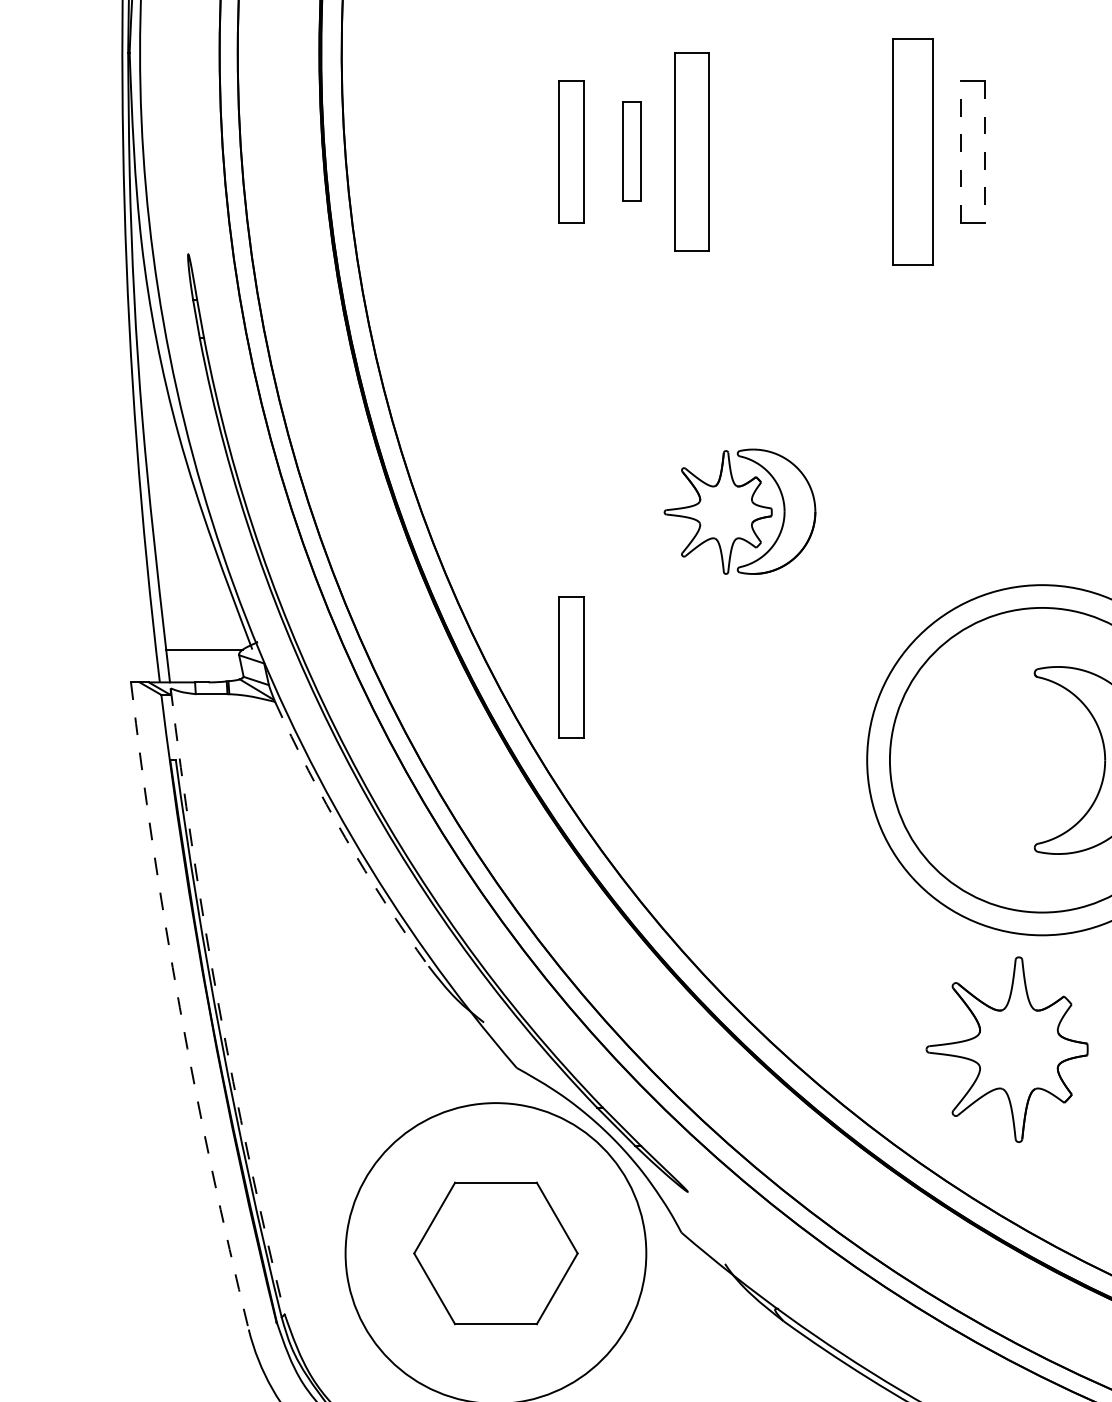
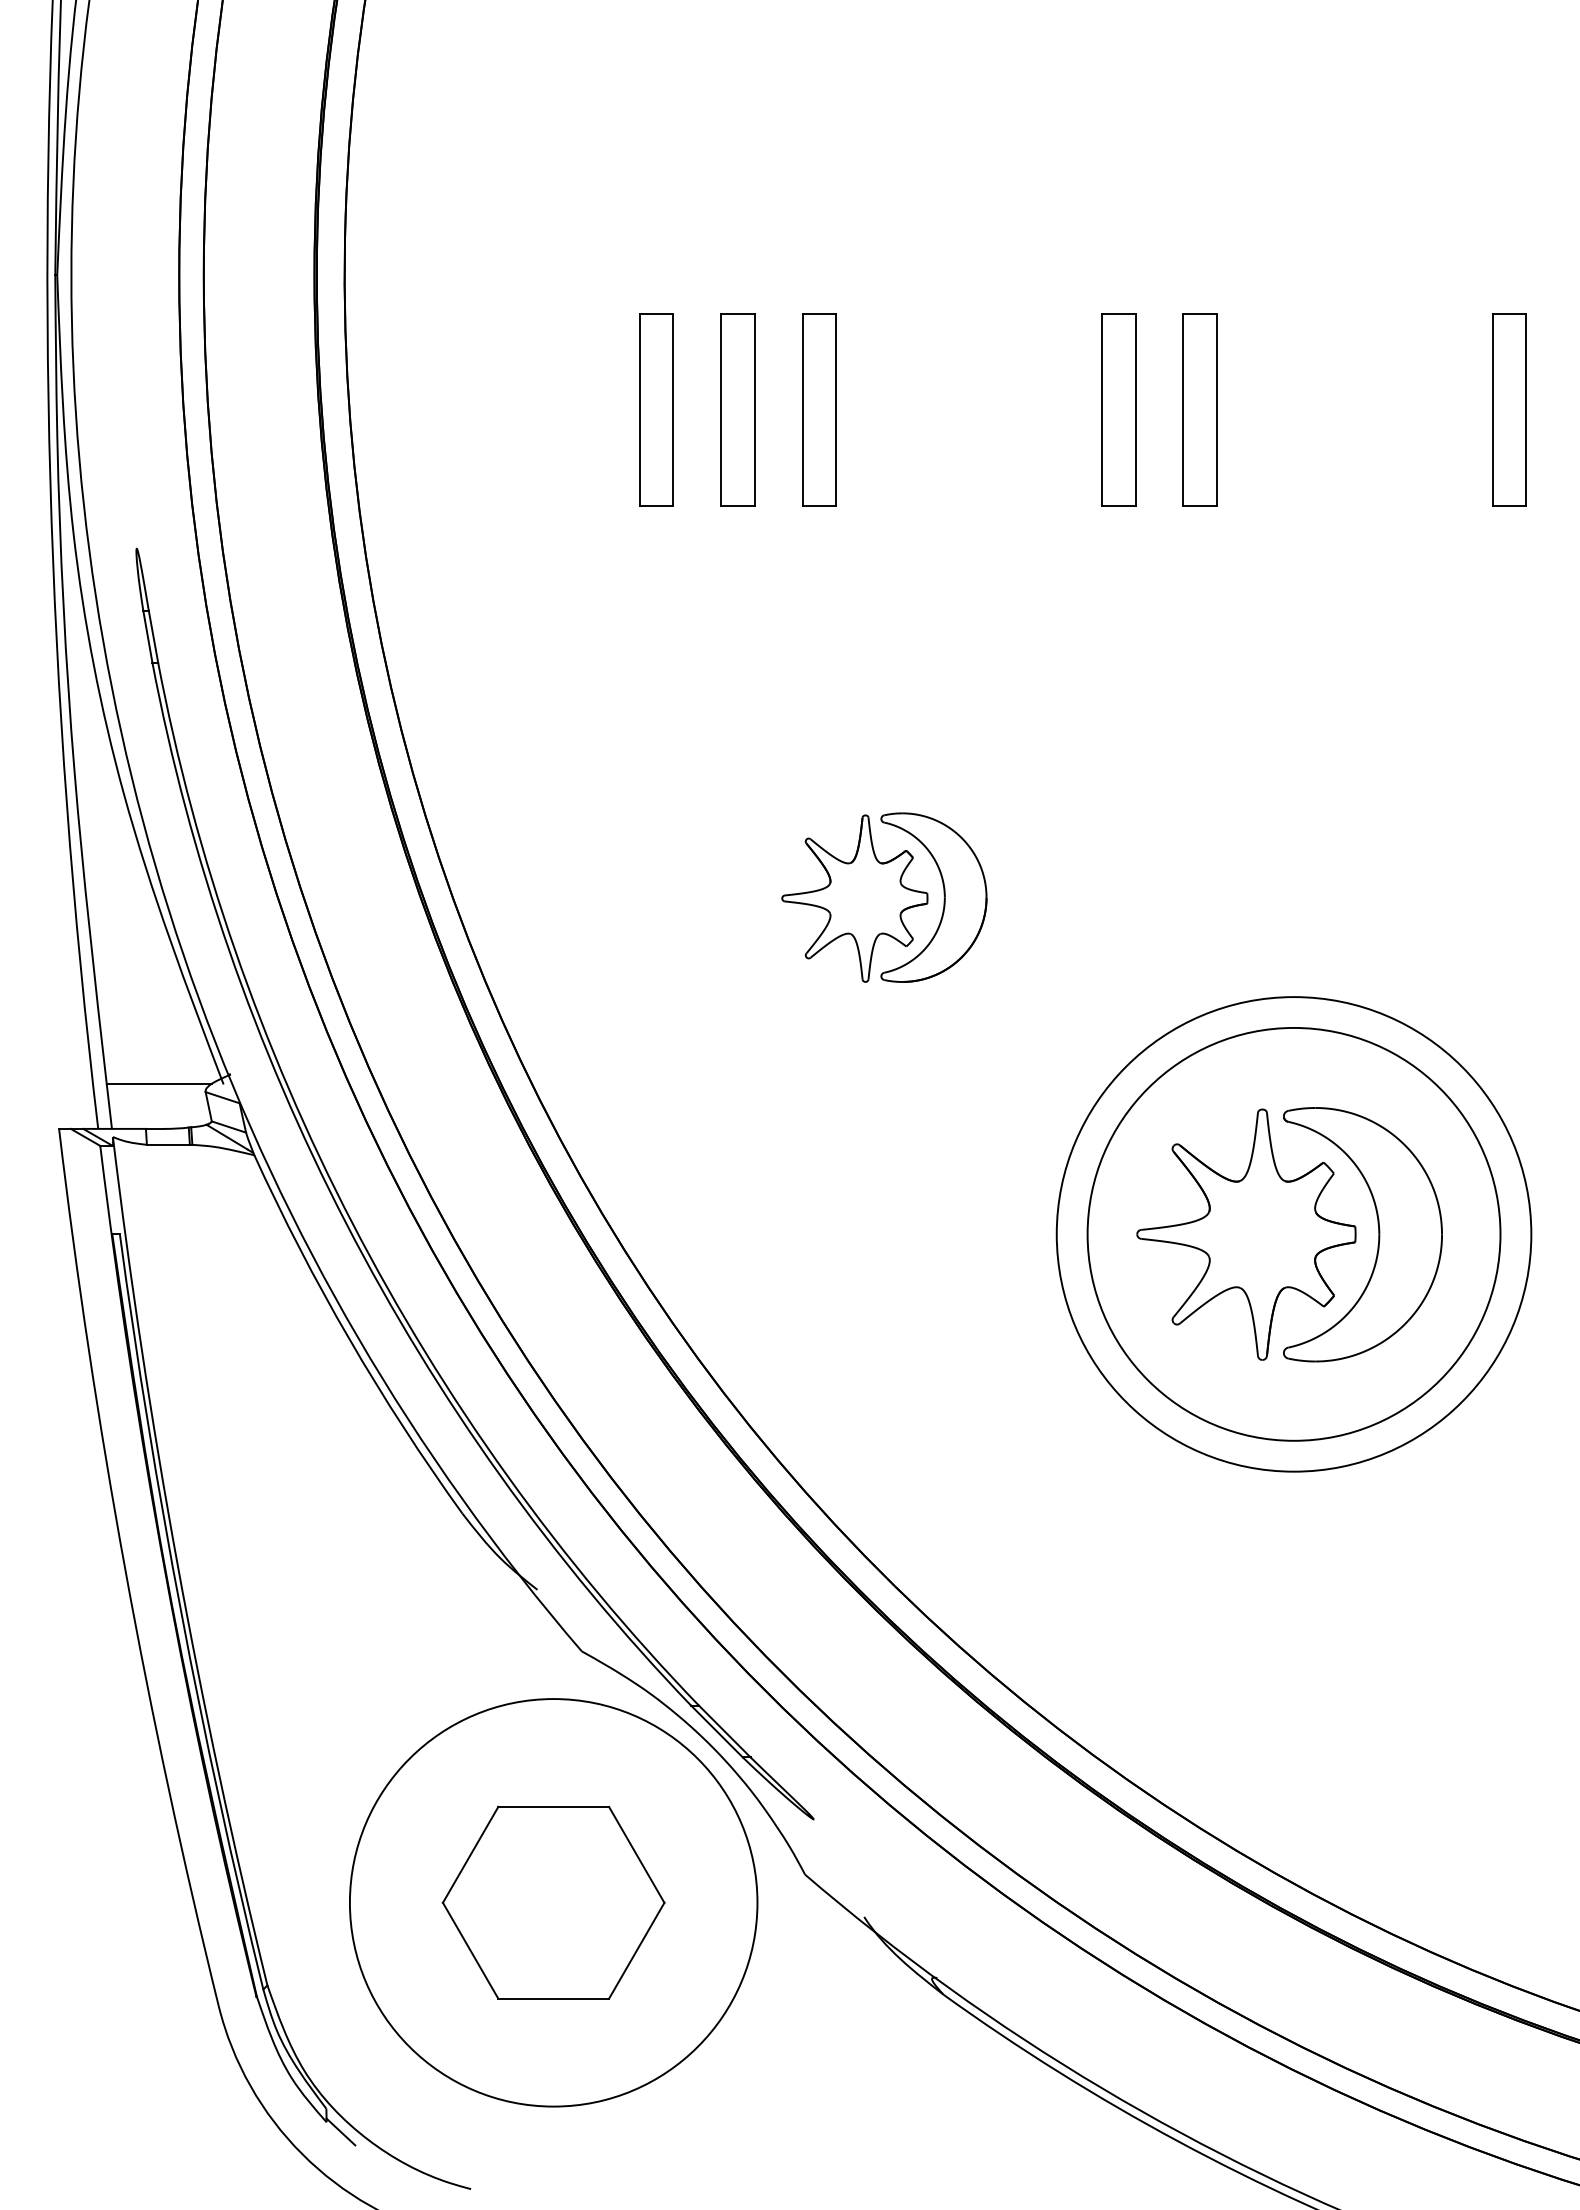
part: (631, 151) -> (737, 409), size x1.43
part: (692, 151) -> (819, 409), size x0.71
part: (912, 151) -> (1118, 409), size x0.62
line: (960, 152) -> (1183, 410), dashed -> solid
line: (985, 152) -> (1217, 410), dashed -> solid
part: (571, 667) -> (656, 1108), removed
arc: (345, 837) -> (349, 1339), dashed -> solid
arc: (218, 1003) -> (177, 1563), dashed -> solid
arc: (179, 1007) -> (125, 1569), dashed -> solid
part: (1007, 1049) -> (1246, 1234), moved

